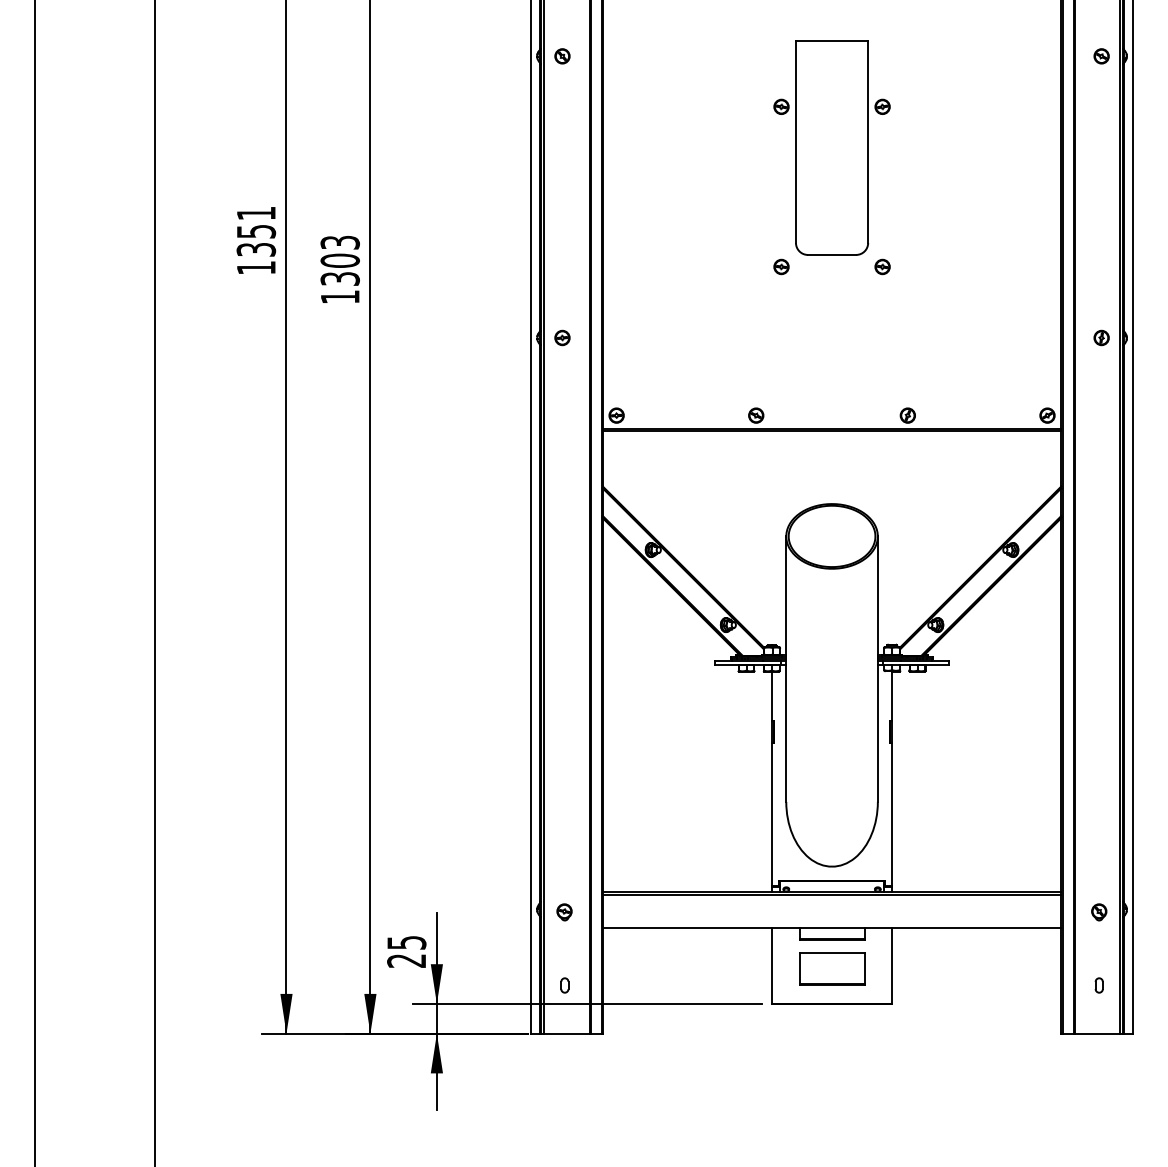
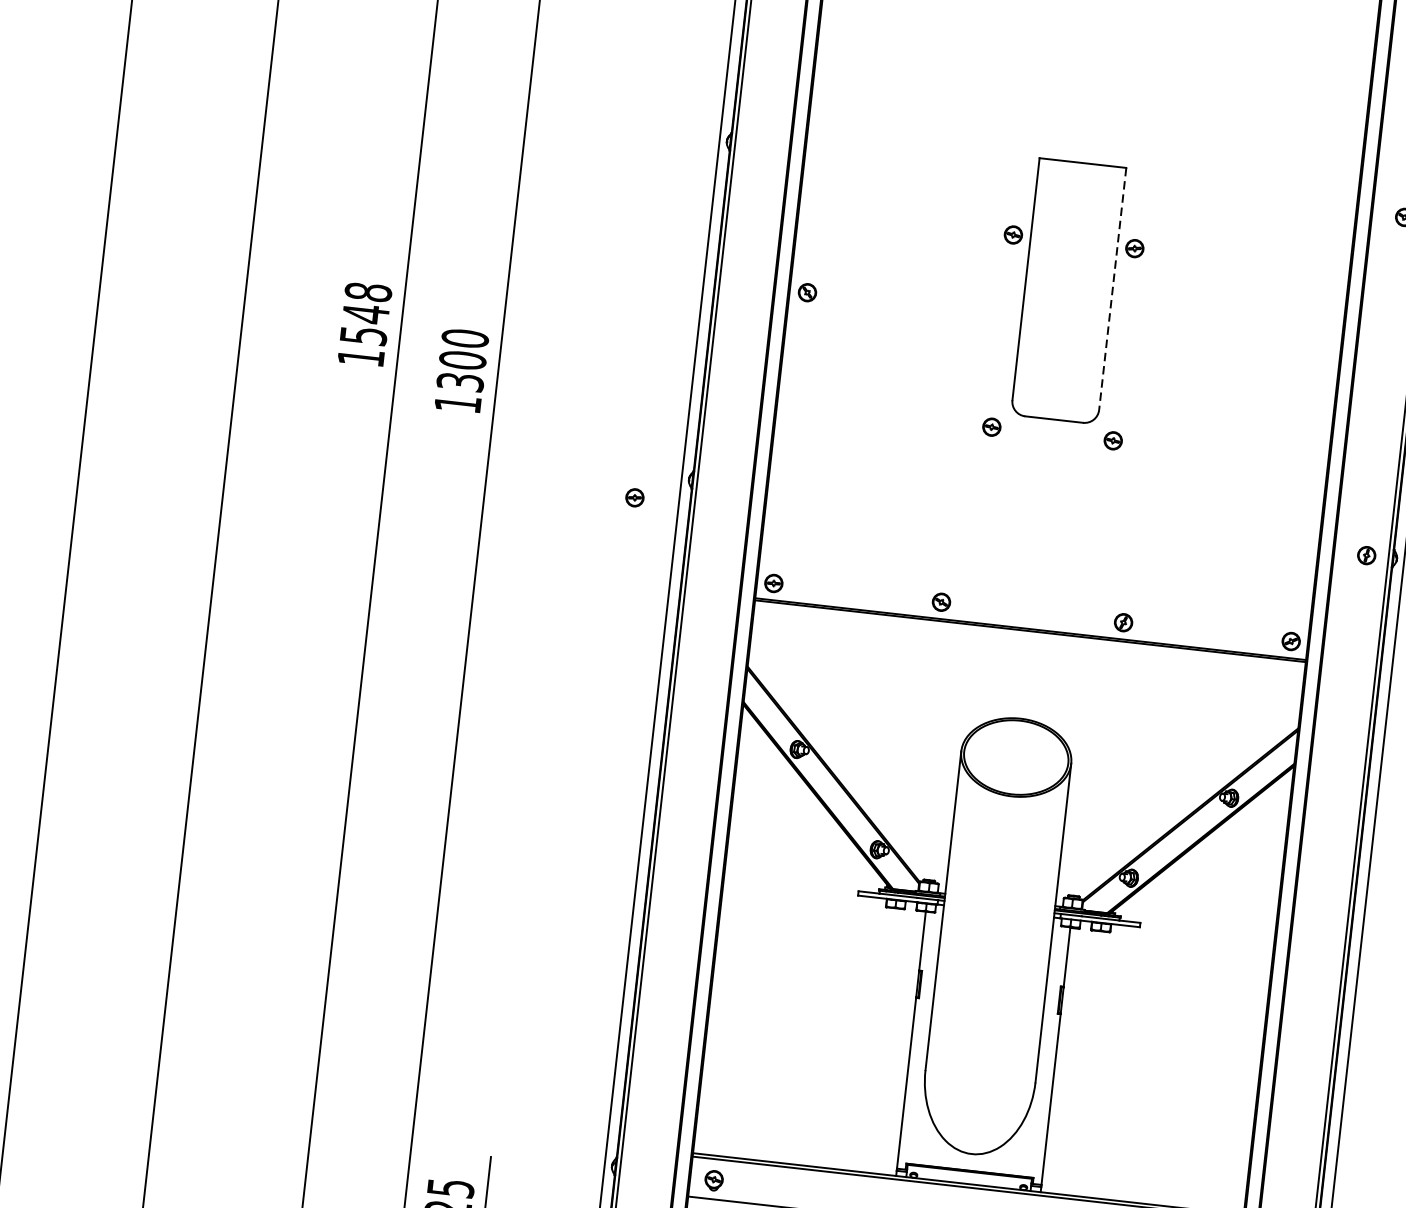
part: (562, 56) -> (807, 292), moved
line: (868, 142) -> (1113, 289), solid -> dashed
text: (256, 231) -> (366, 313), 1351 -> 1548
text: (339, 242) -> (464, 338), 1303 -> 1300
part: (562, 337) -> (635, 497), moved
part: (564, 912) -> (713, 1180), moved

